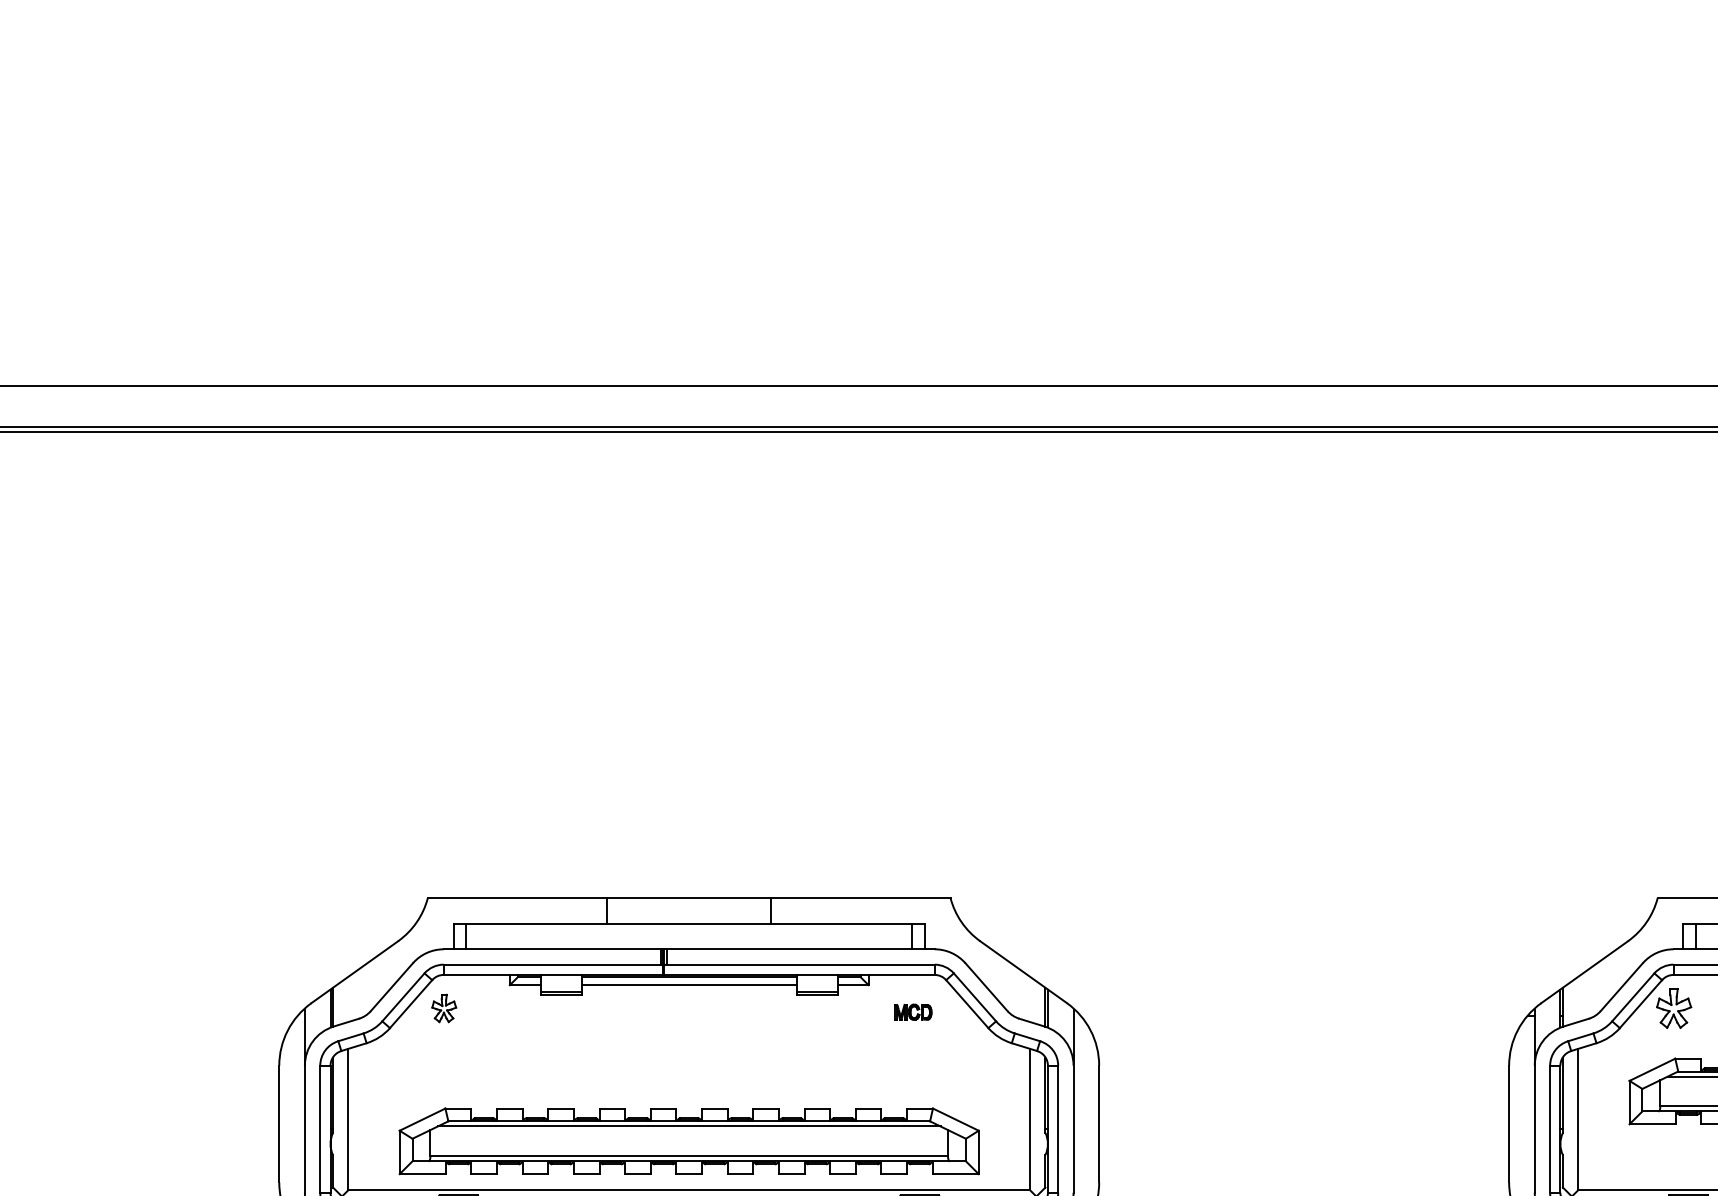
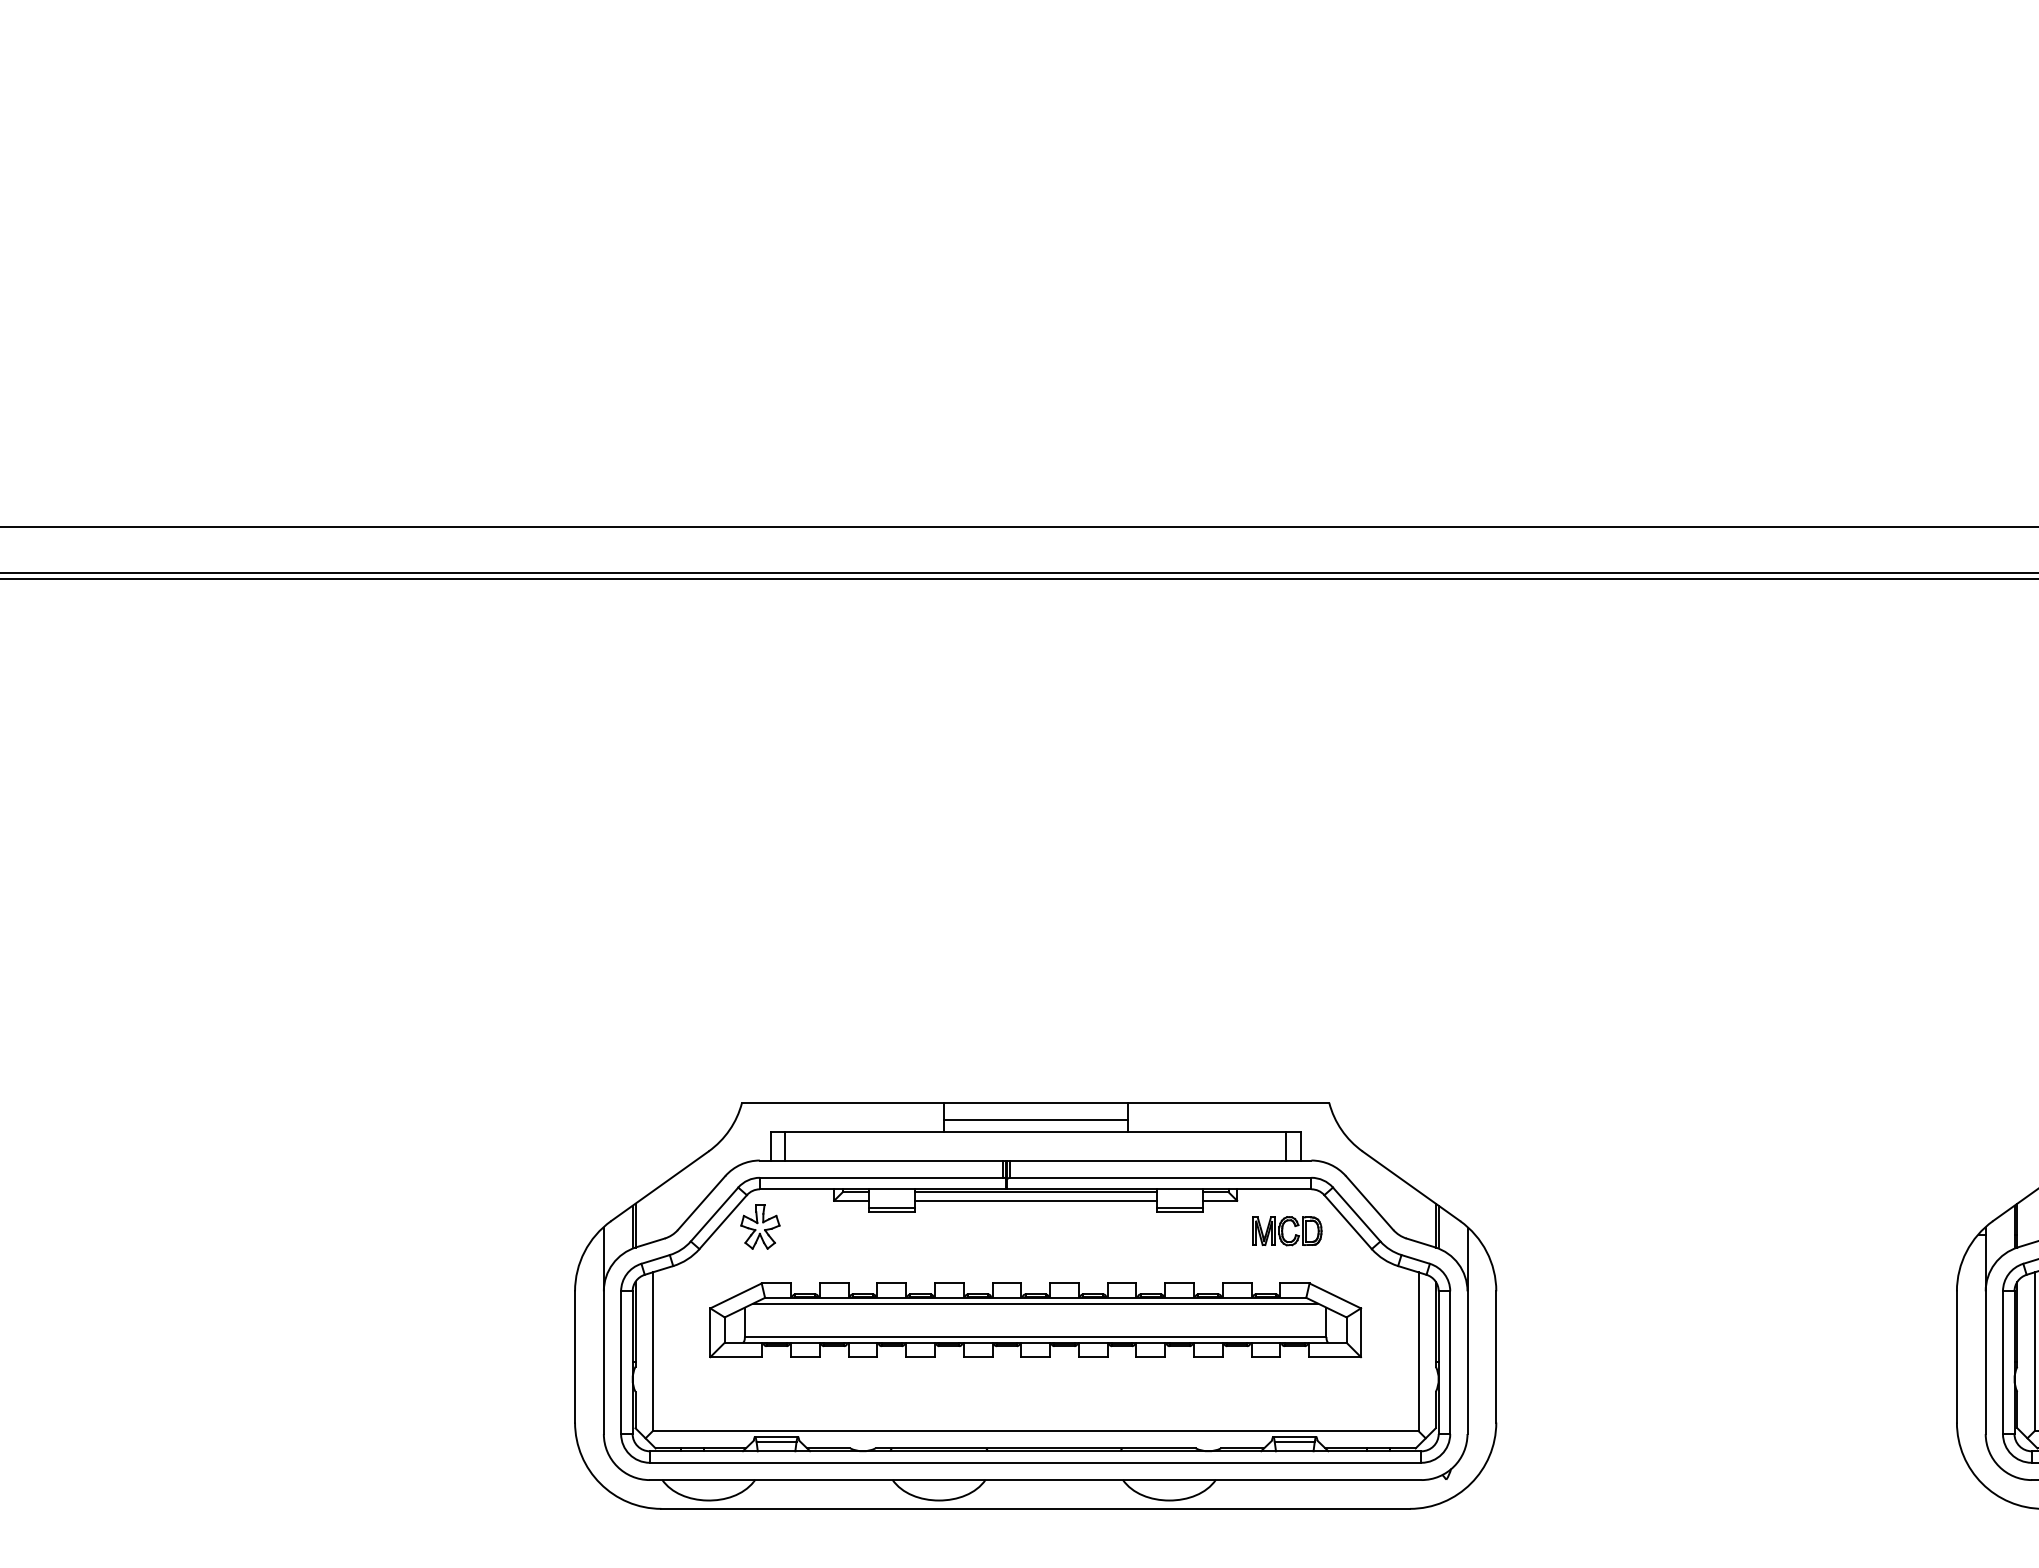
line: (689, 913) -> (1035, 1120), added
part: (444, 1008) -> (760, 1226), size x1.43
part: (913, 1012) -> (1287, 1231), size x1.67
part: (689, 1141) -> (1035, 1320), moved

